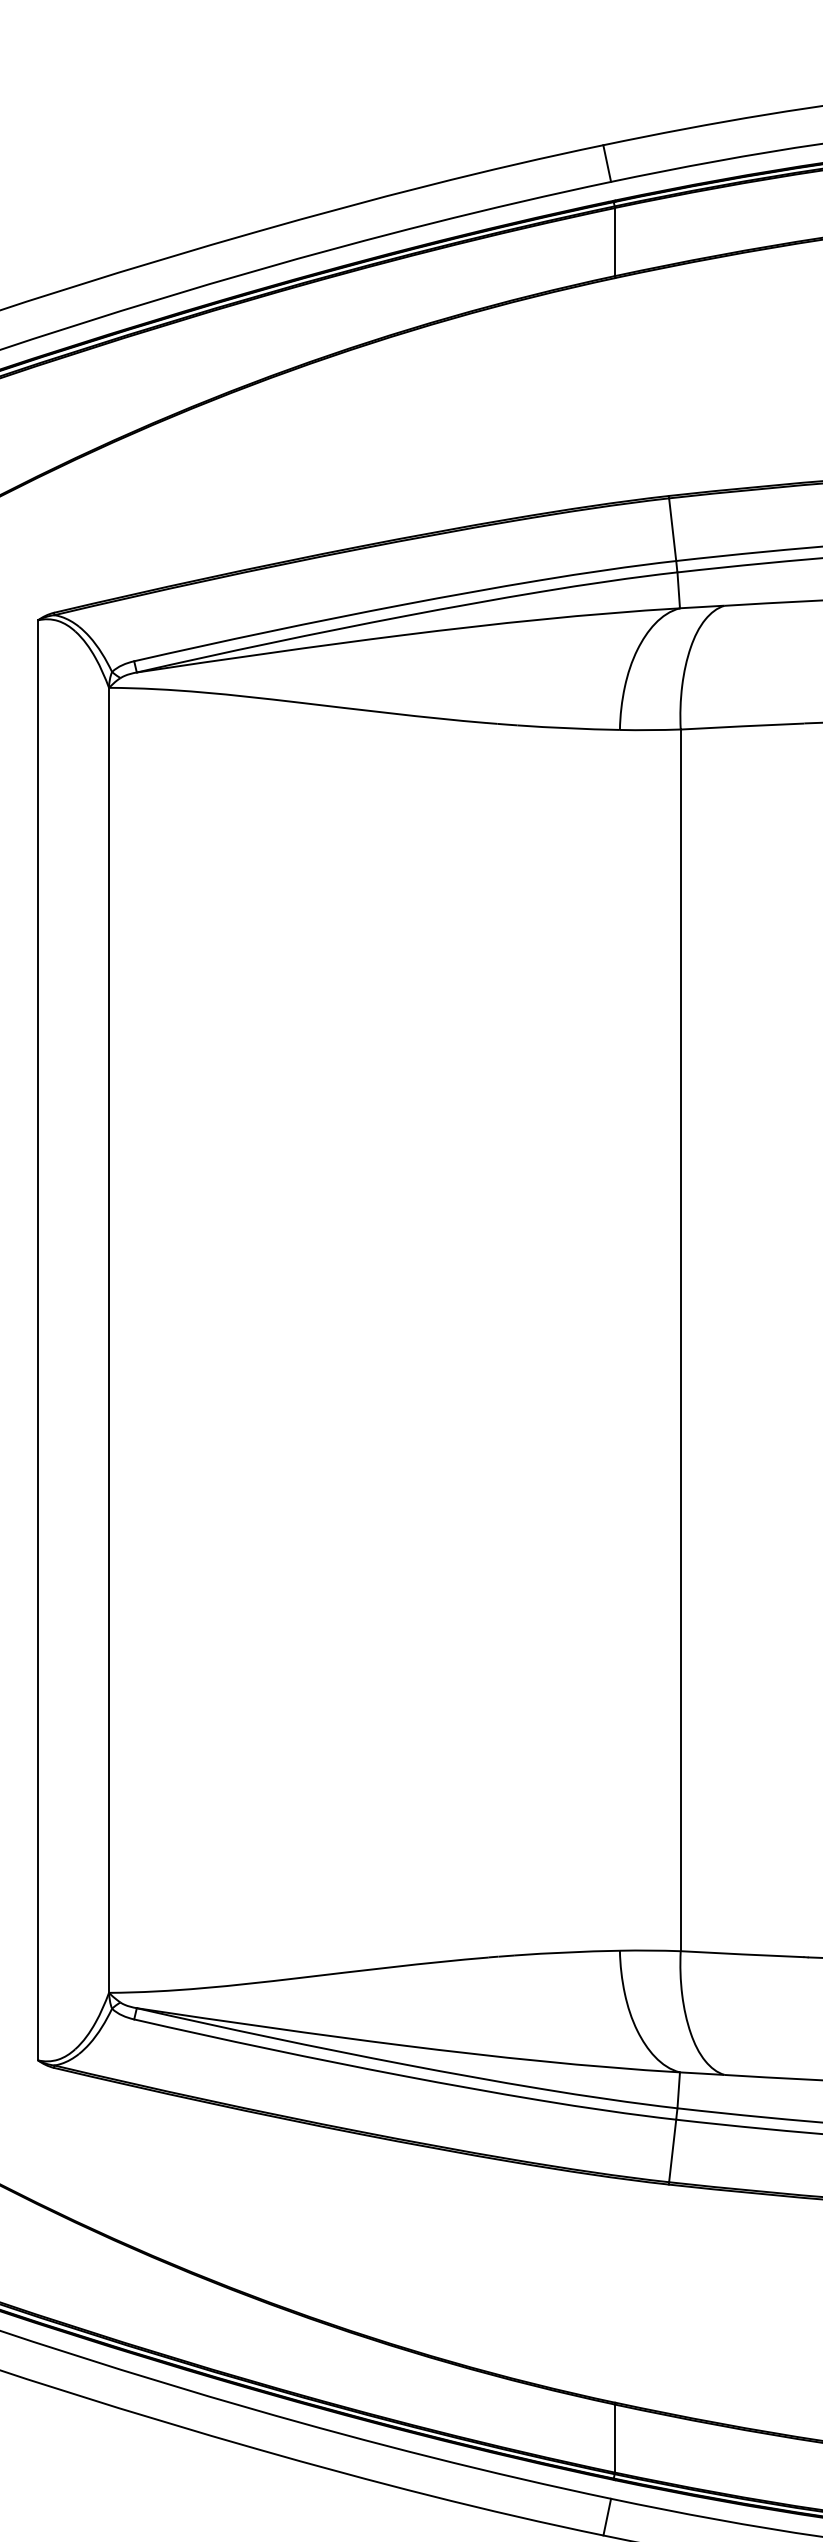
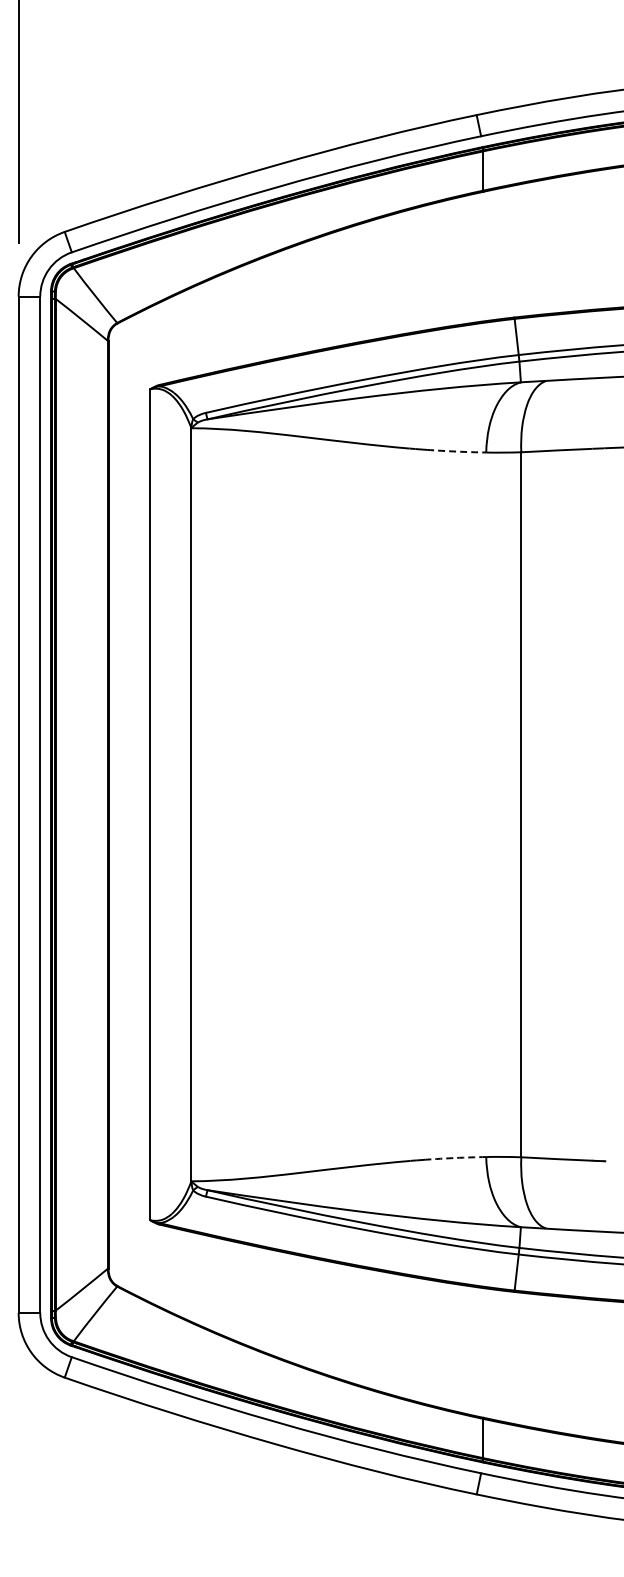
arc: (568, 728) -> (456, 451), solid -> dashed
arc: (566, 1951) -> (455, 1157), solid -> dashed

